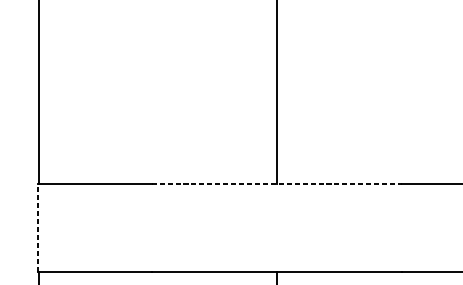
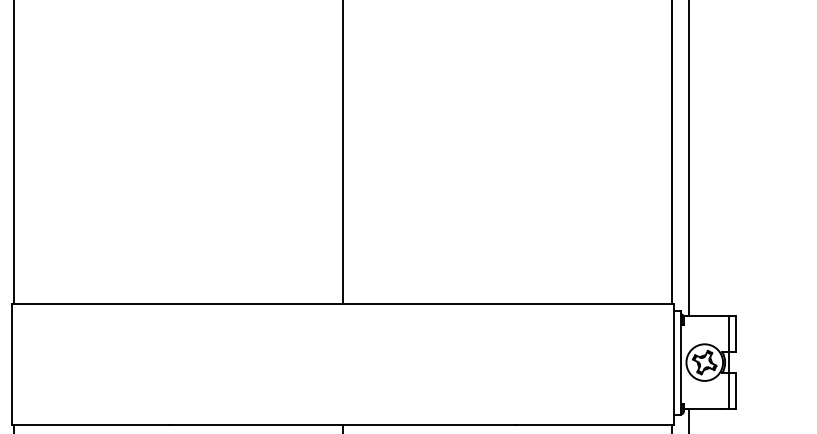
line: (277, 184) -> (343, 303), dashed -> solid
line: (38, 228) -> (12, 364), dashed -> solid

